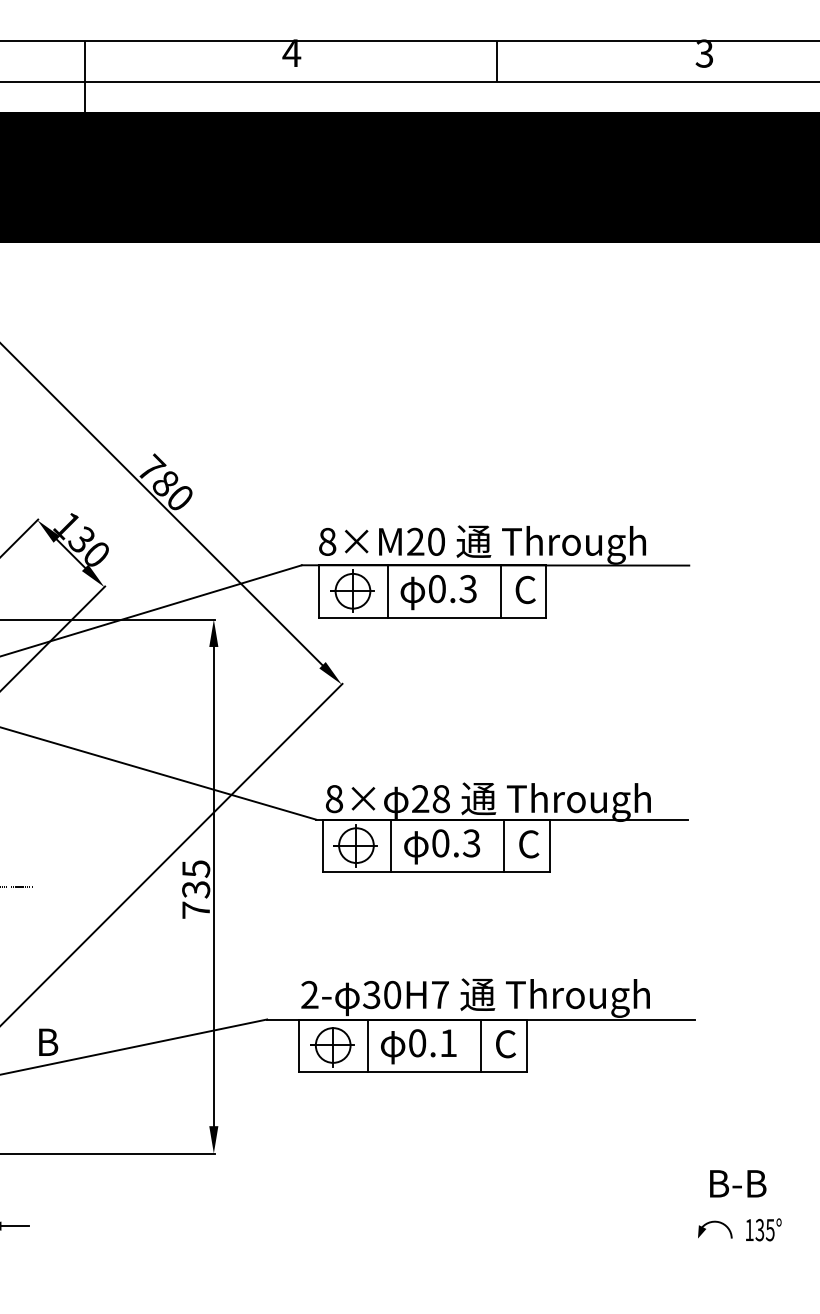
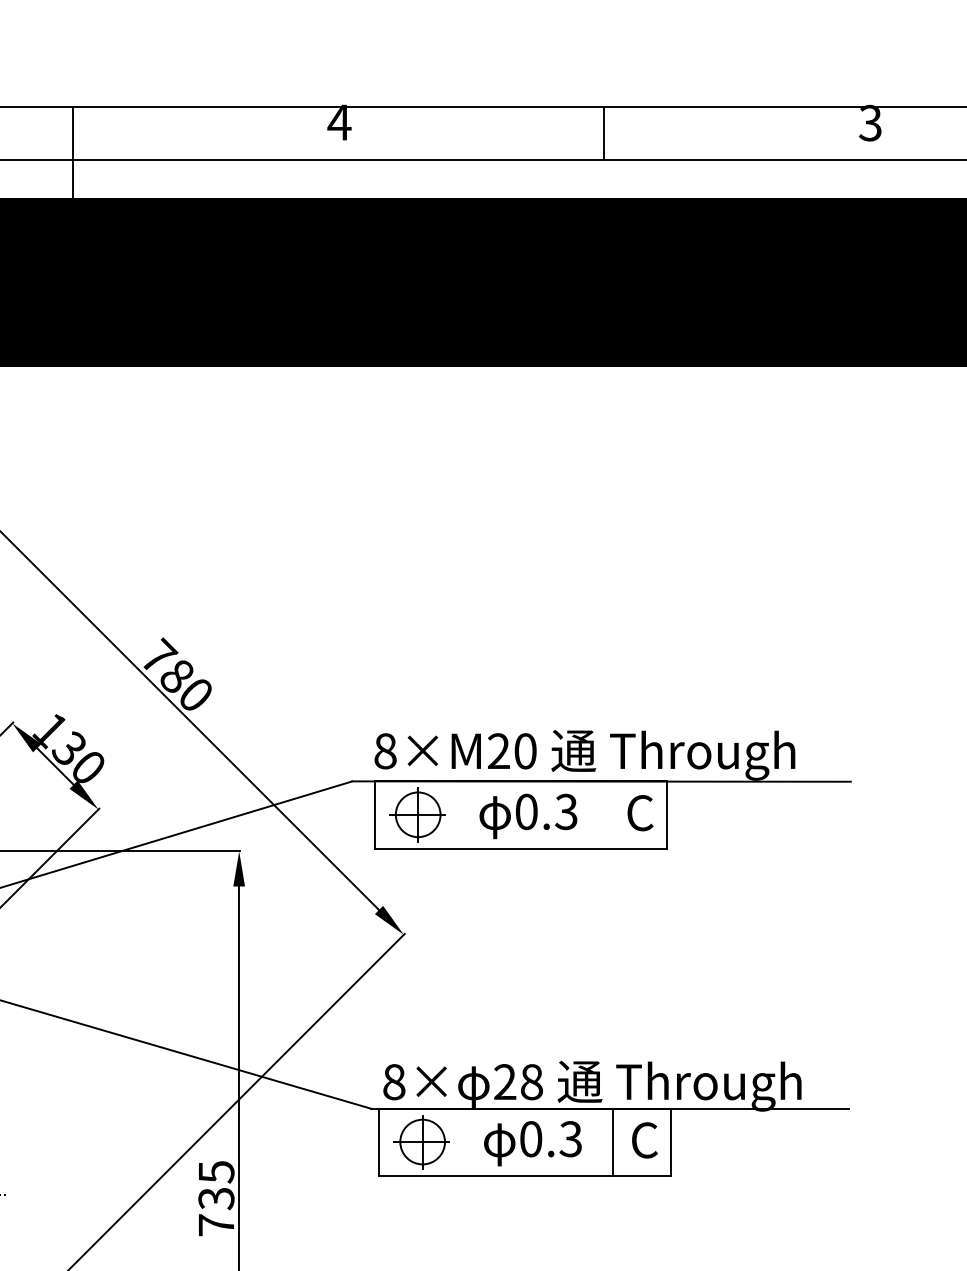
line: (387, 591) -> (462, 815), removed
line: (500, 591) -> (607, 815), removed
line: (391, 845) -> (467, 1141), removed

